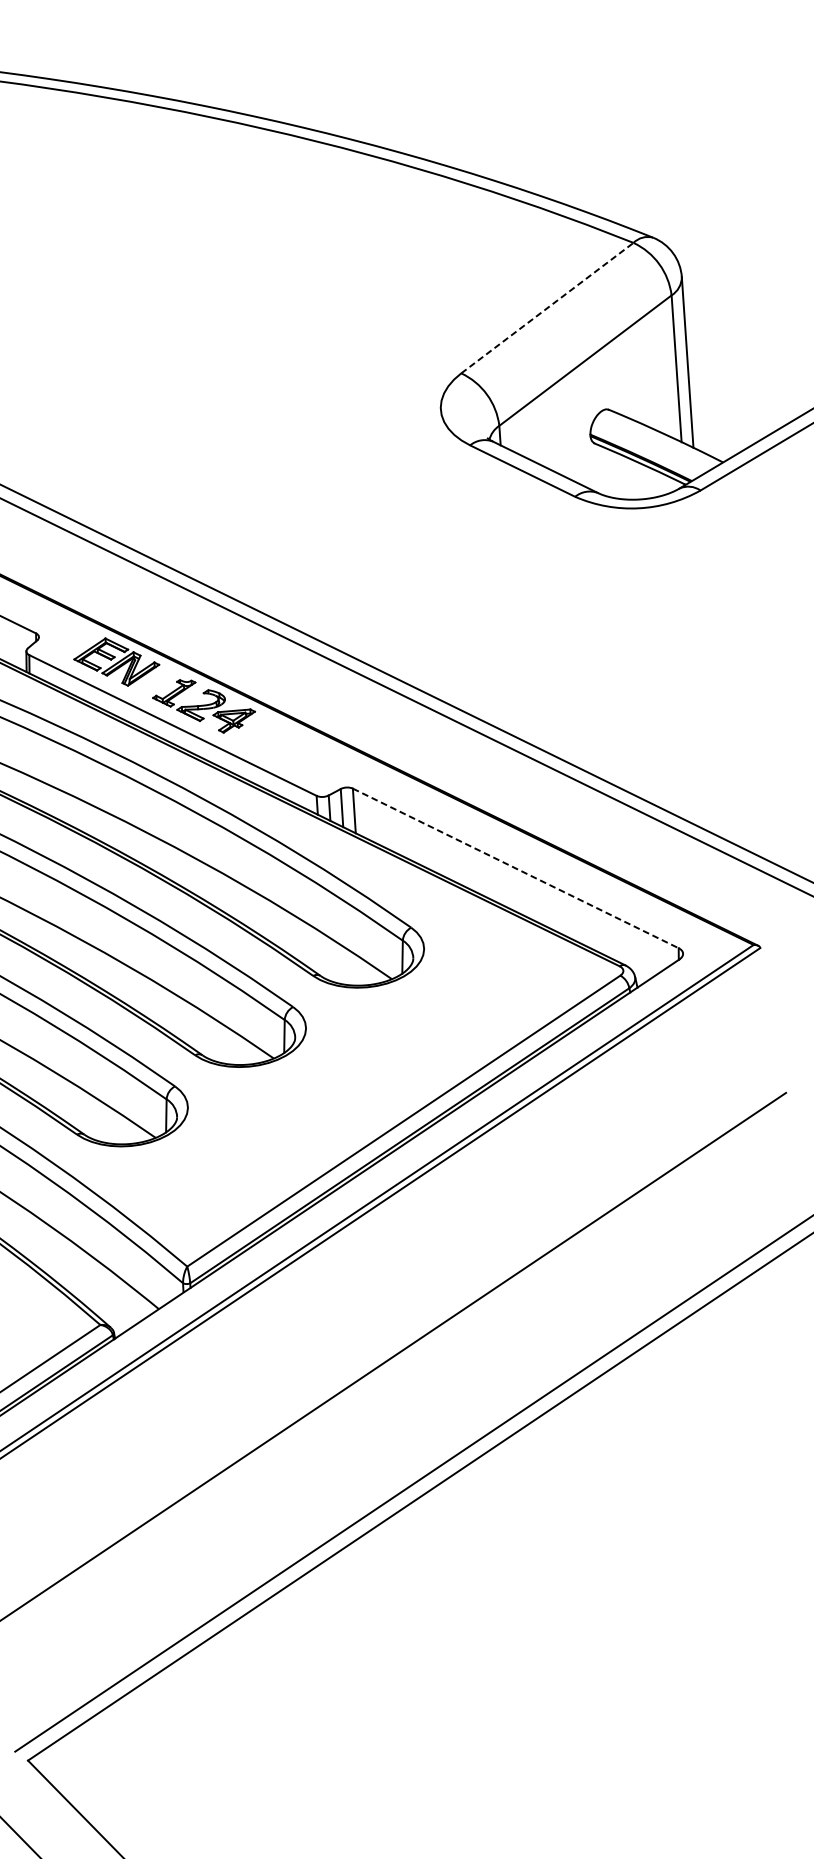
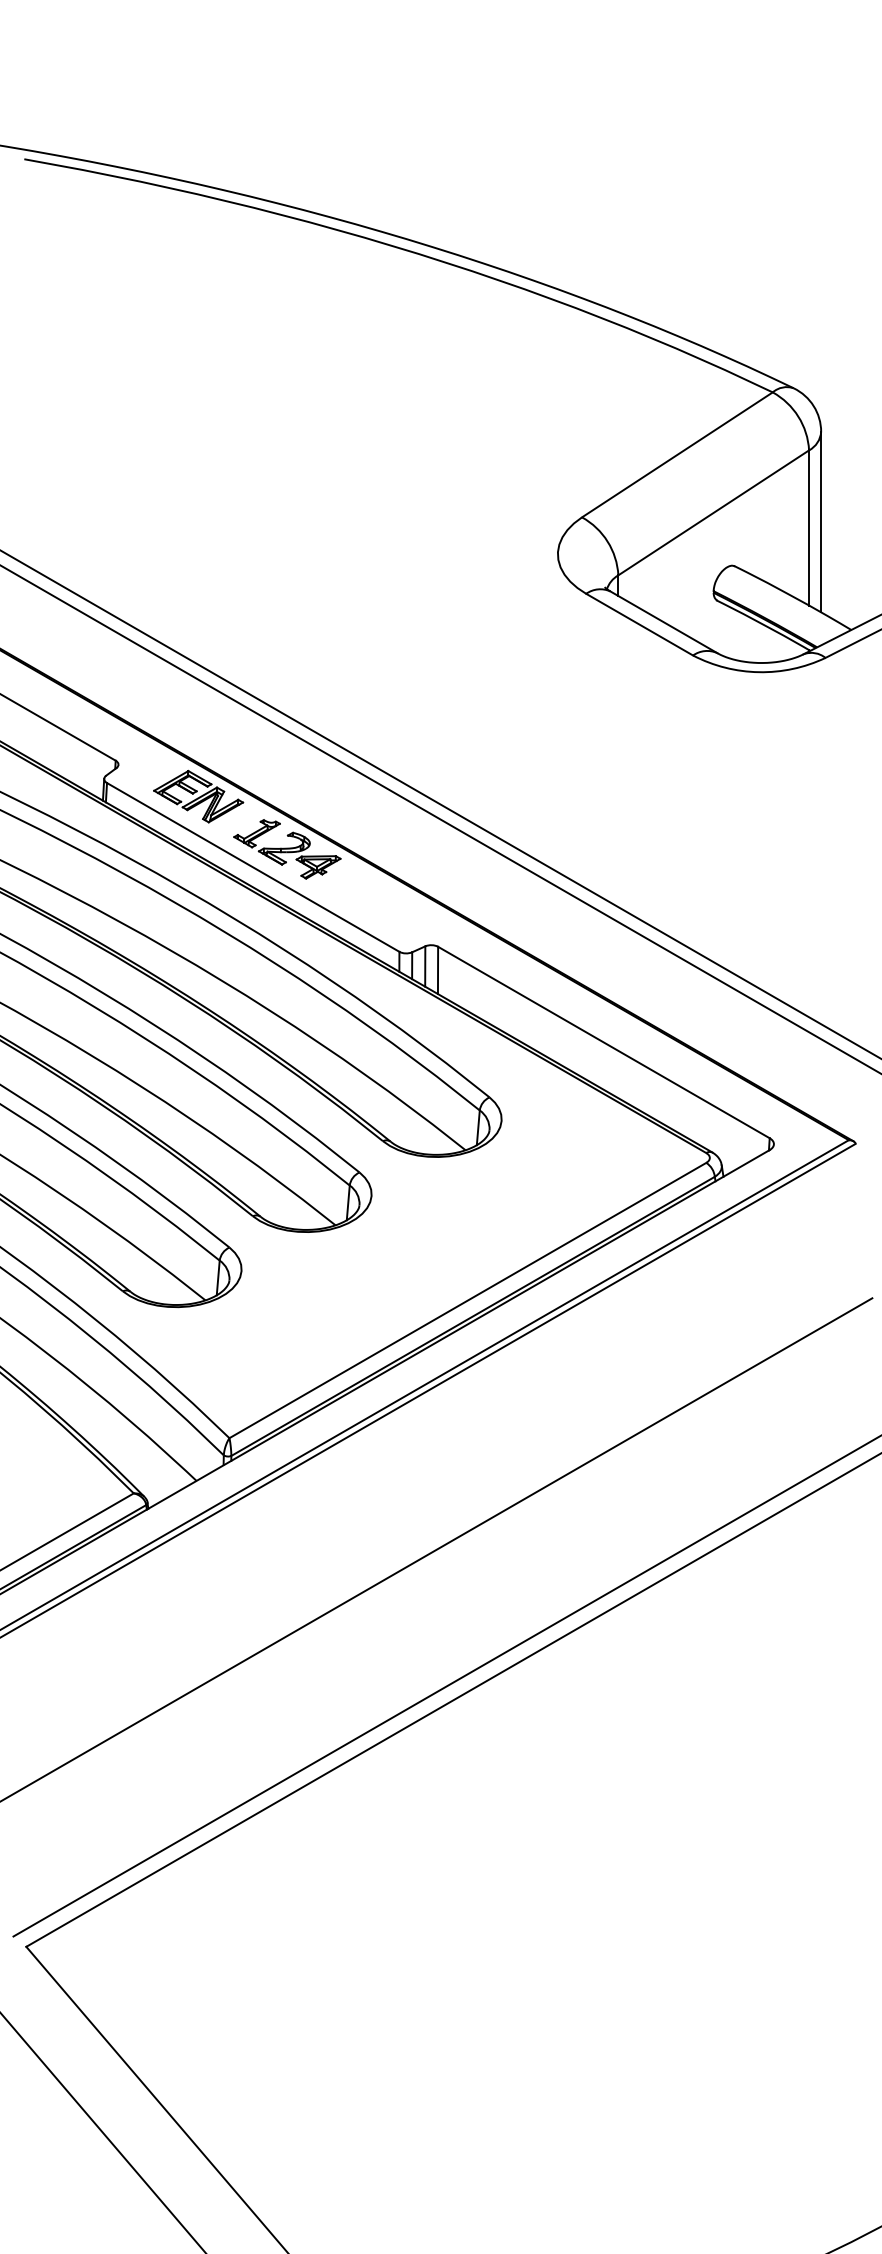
line: (547, 307) -> (677, 454), dashed -> solid
line: (516, 868) -> (604, 1042), dashed -> solid

